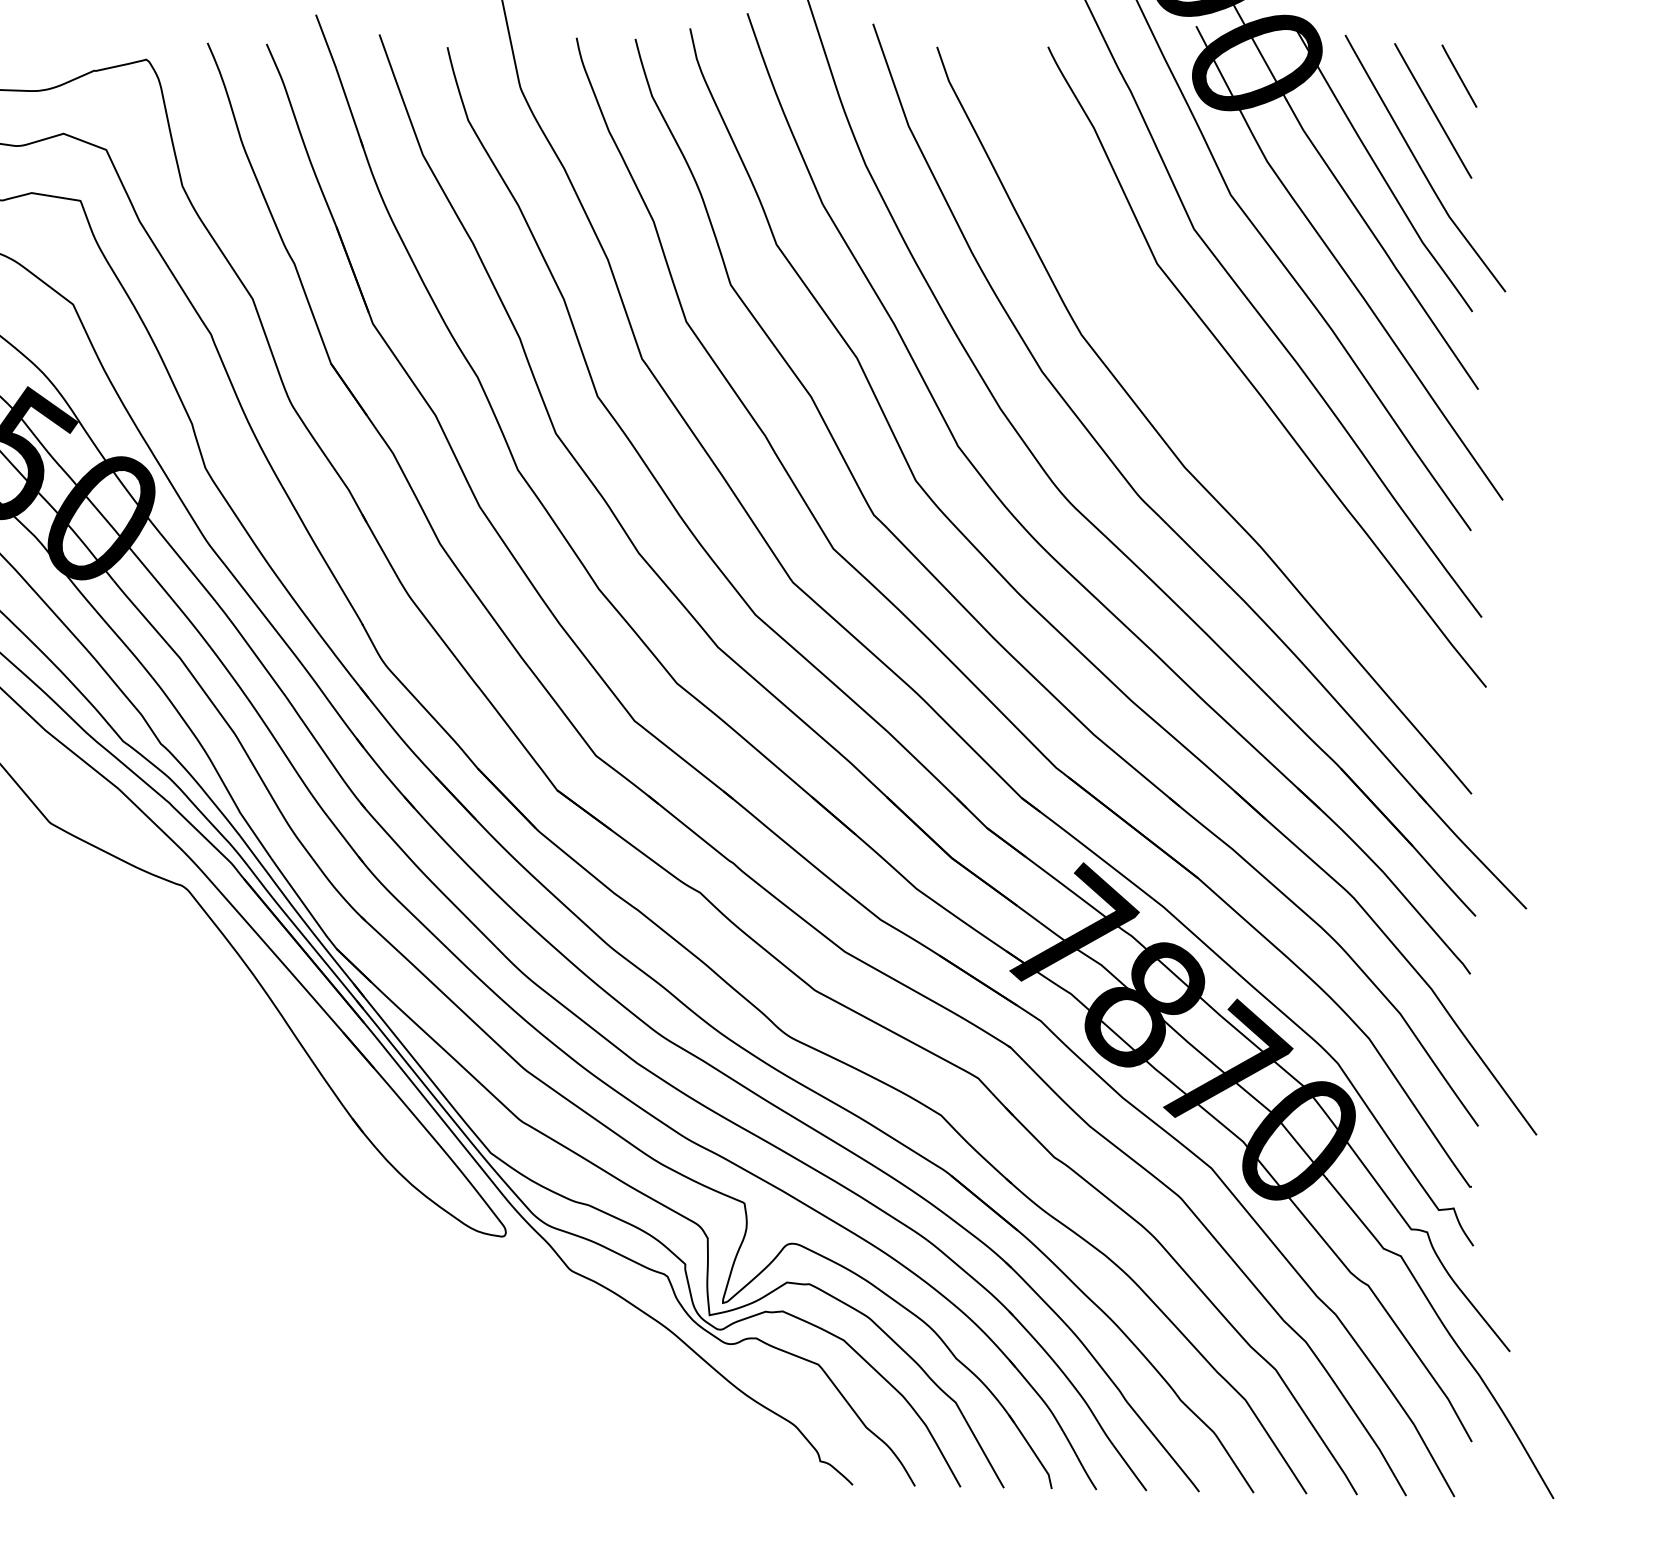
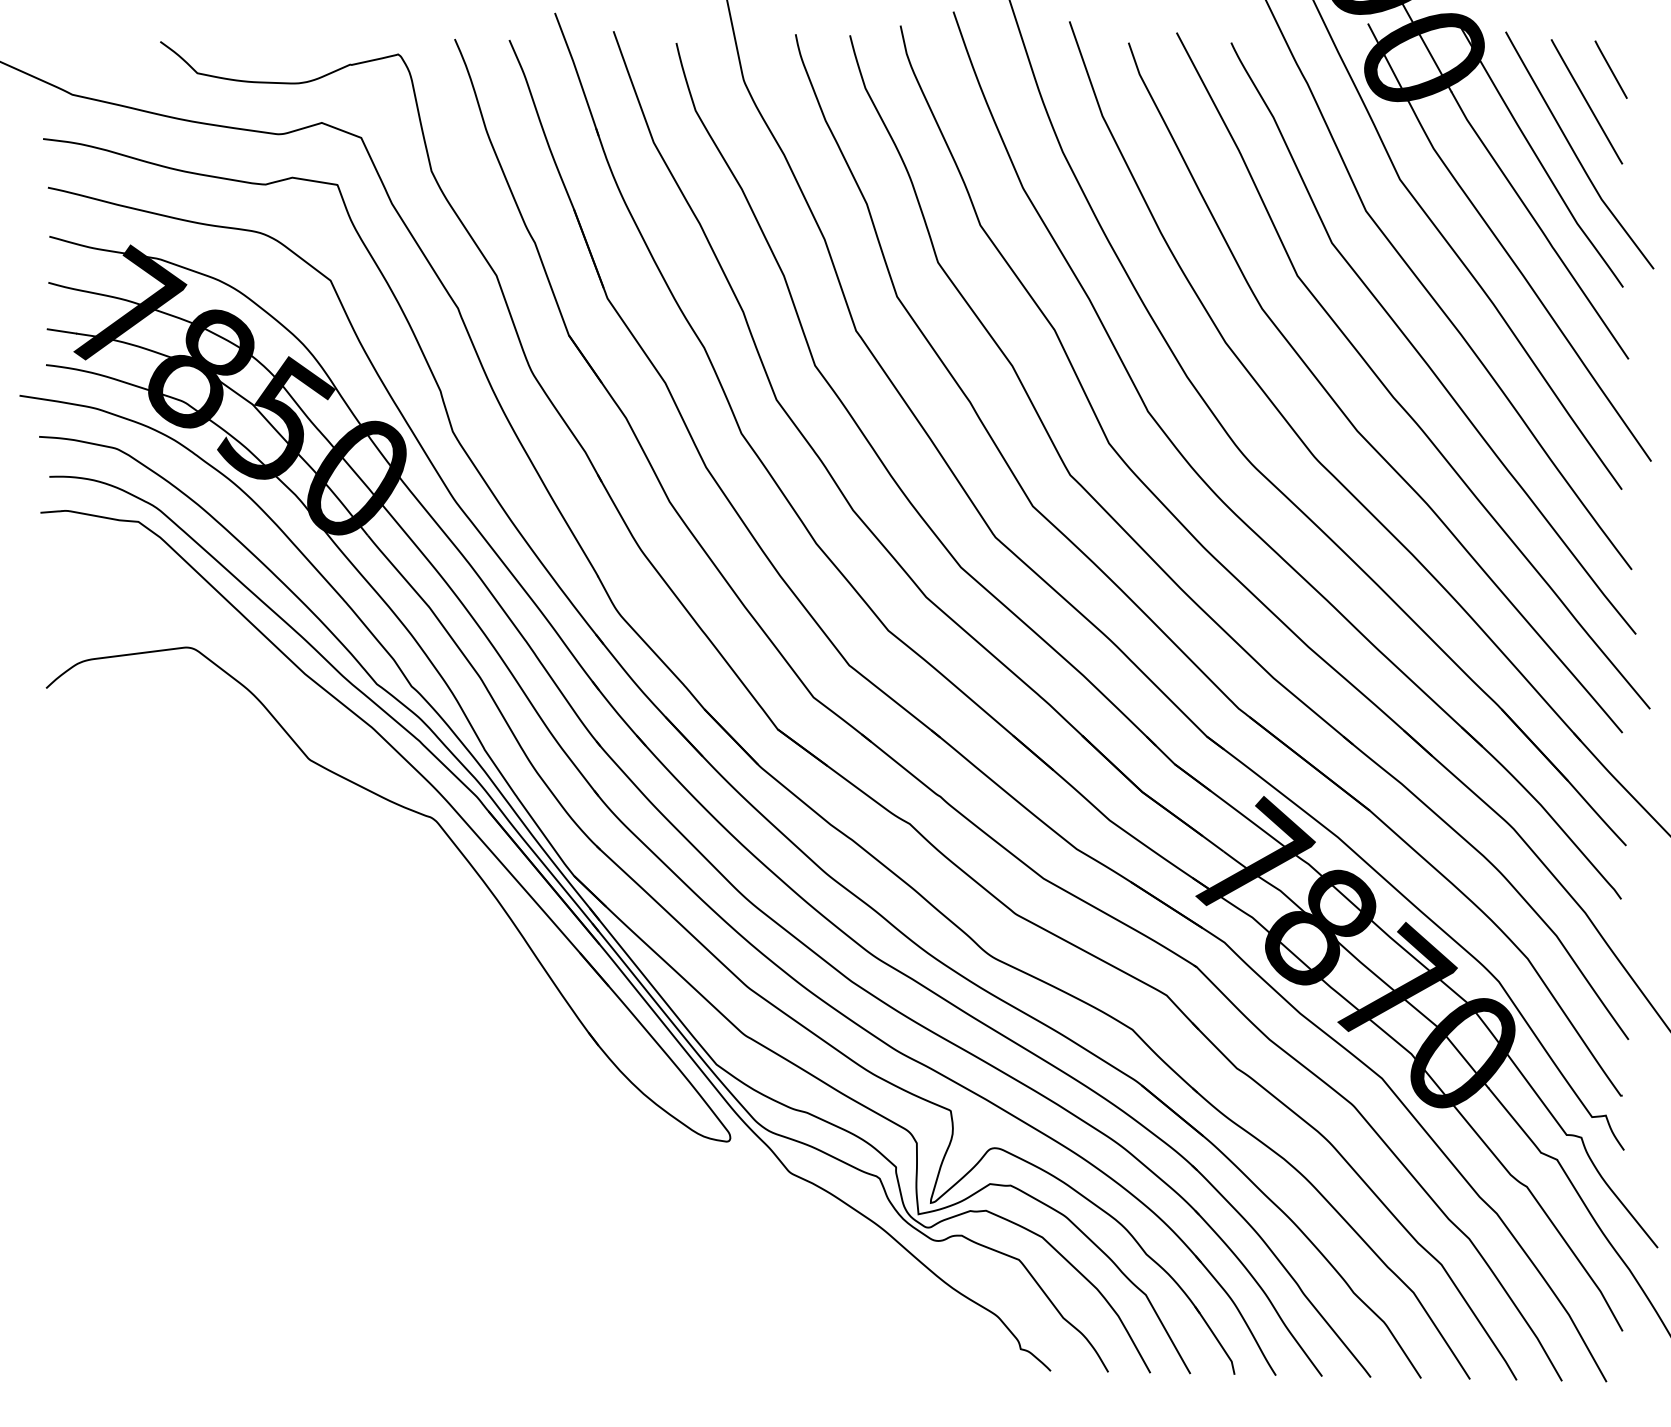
curve: (1219, 423) -> (1389, 390), added

